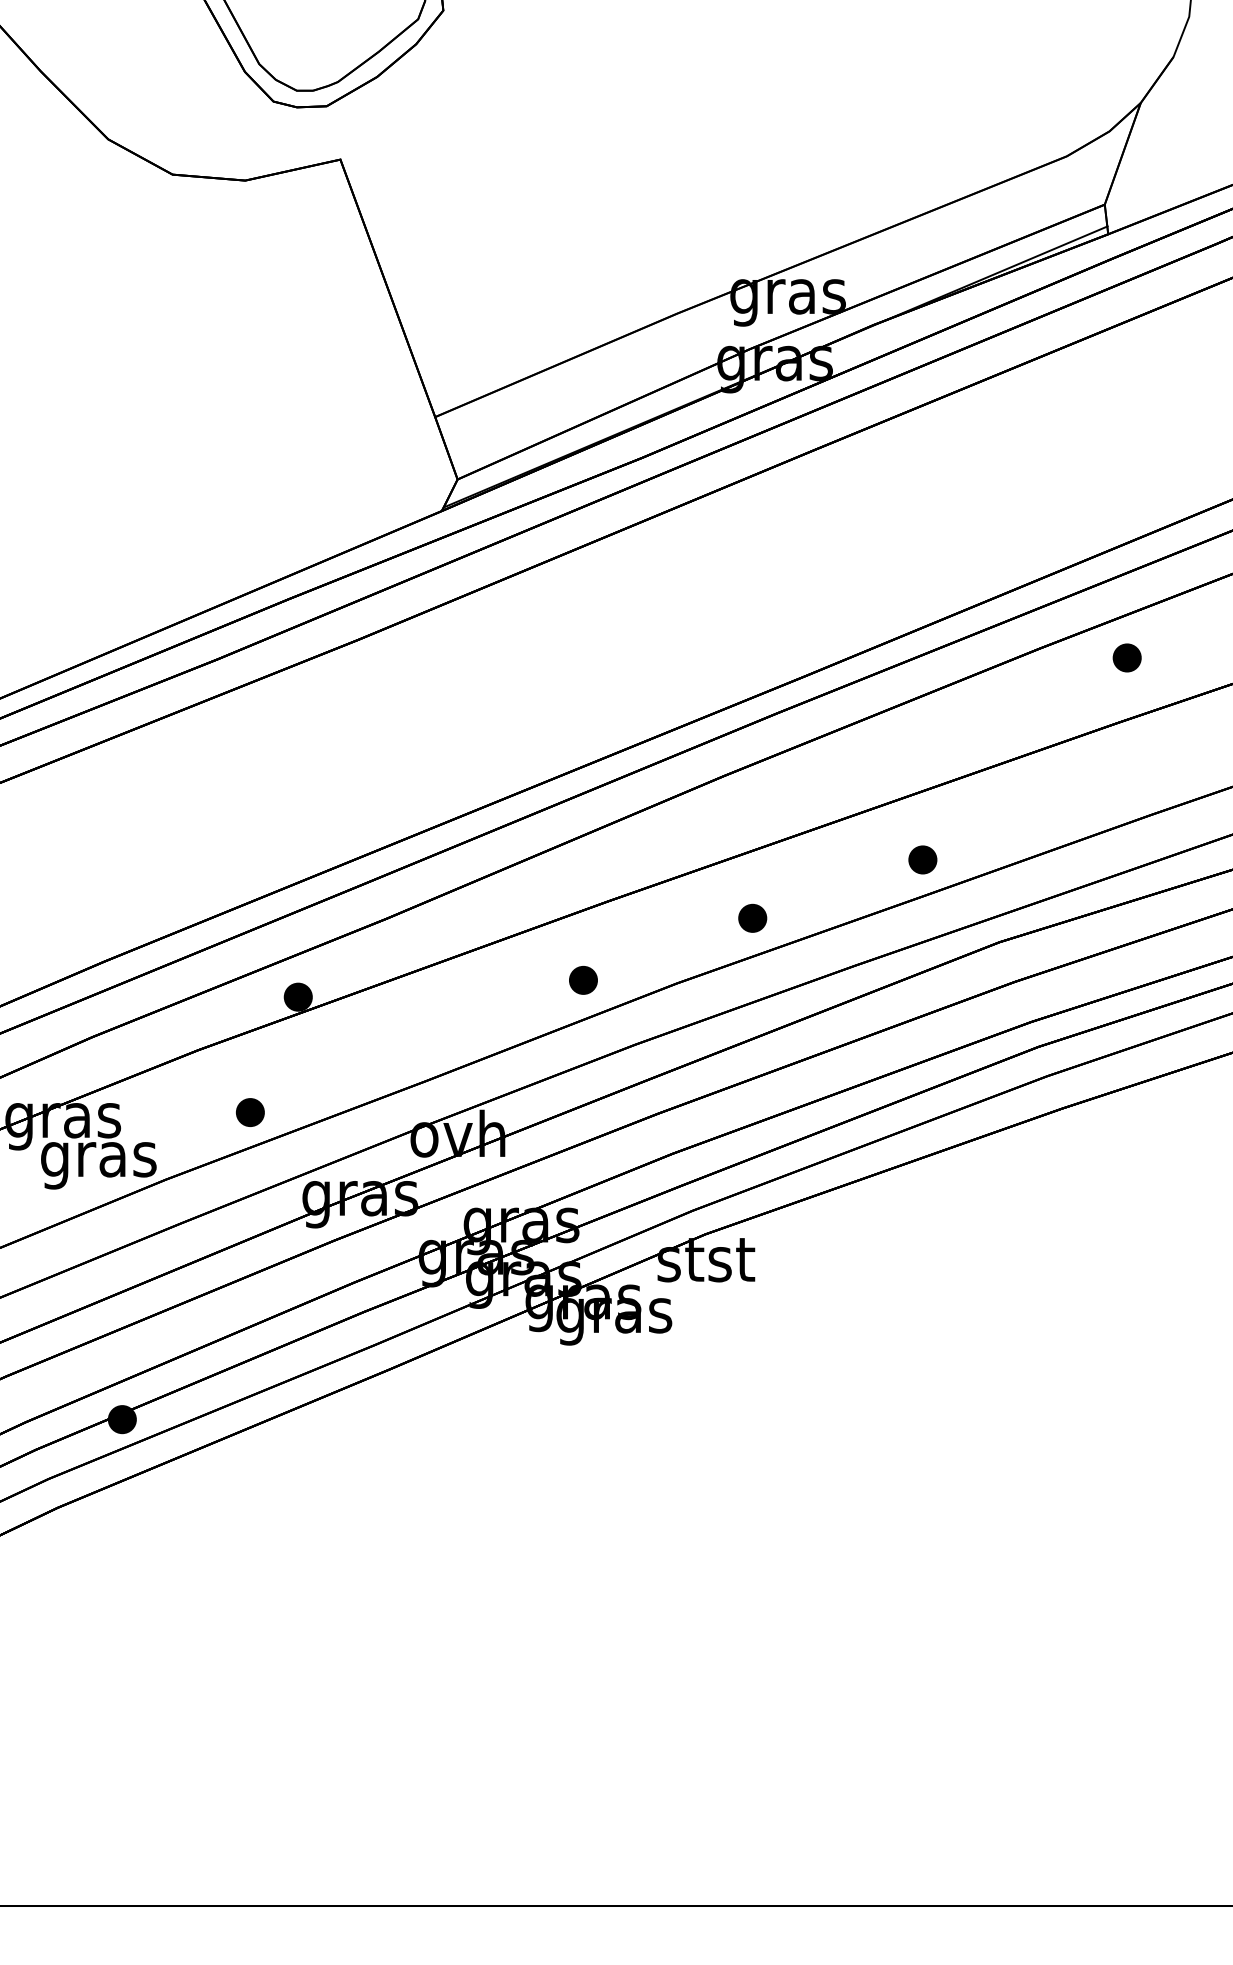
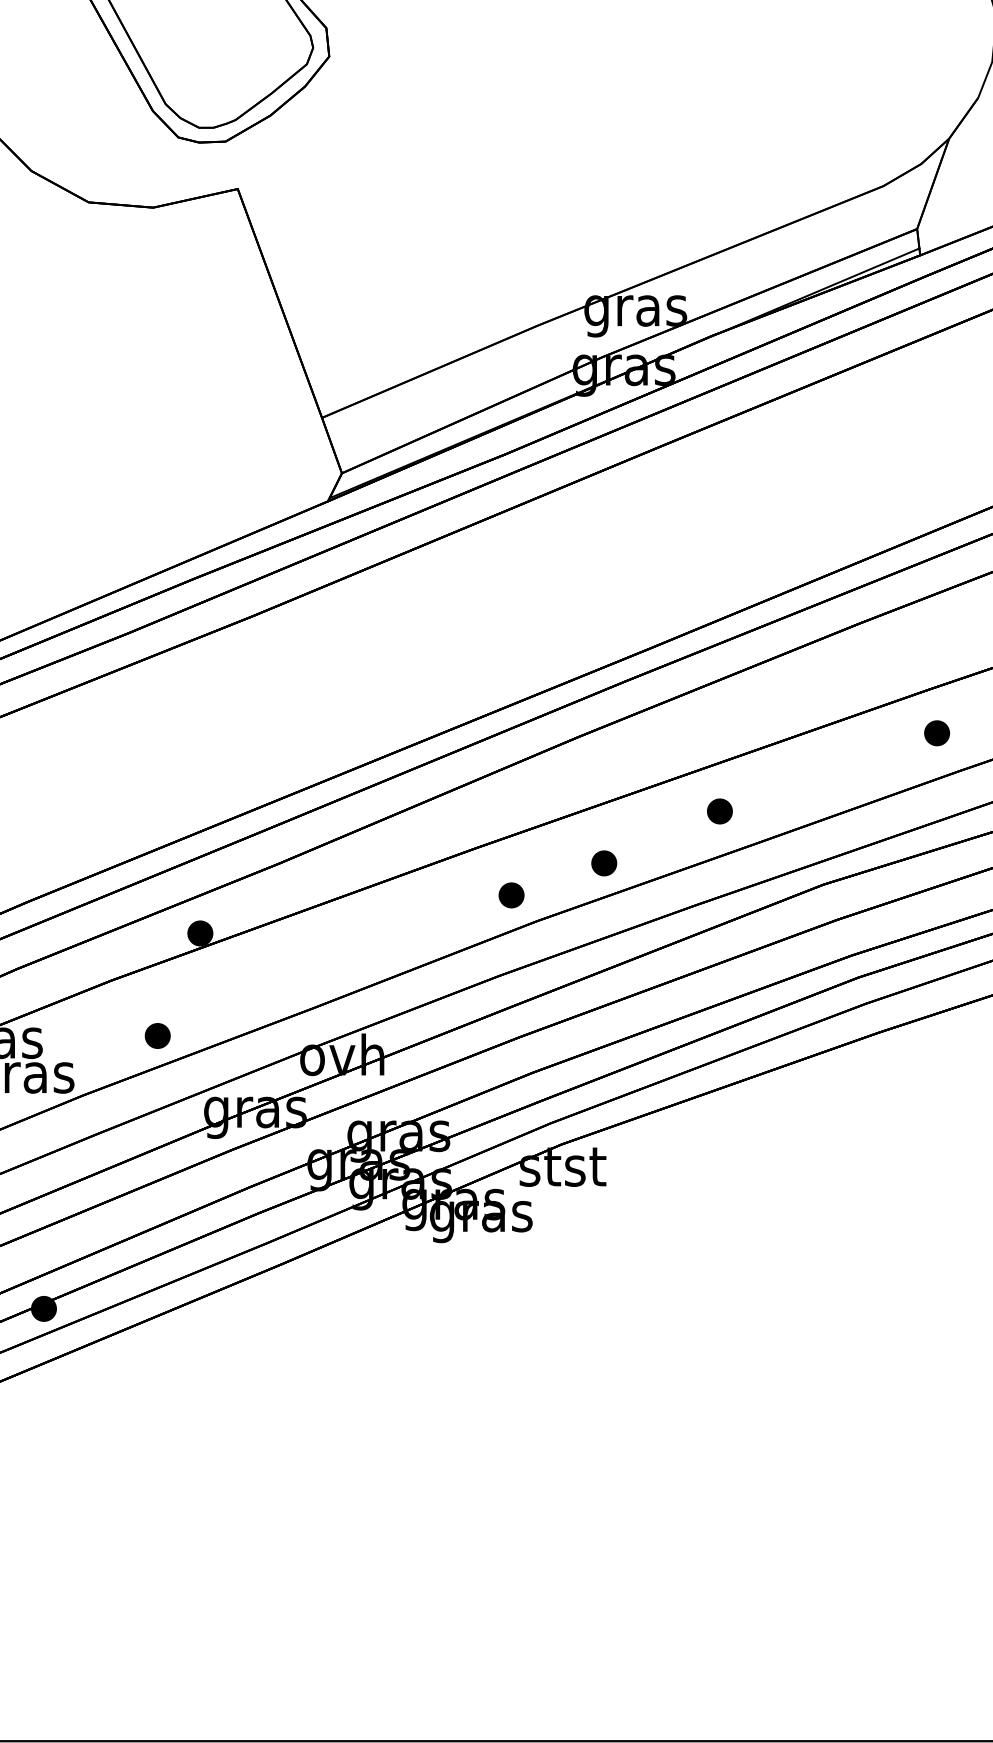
part: (1126, 657) -> (936, 732), moved
part: (922, 859) -> (719, 811), moved
part: (583, 980) -> (511, 895), moved

